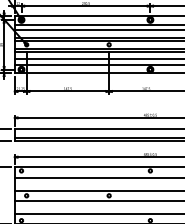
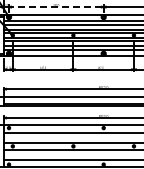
line: (84, 6) -> (55, 7), solid -> dashed

